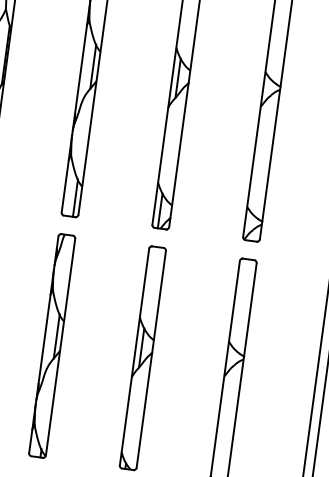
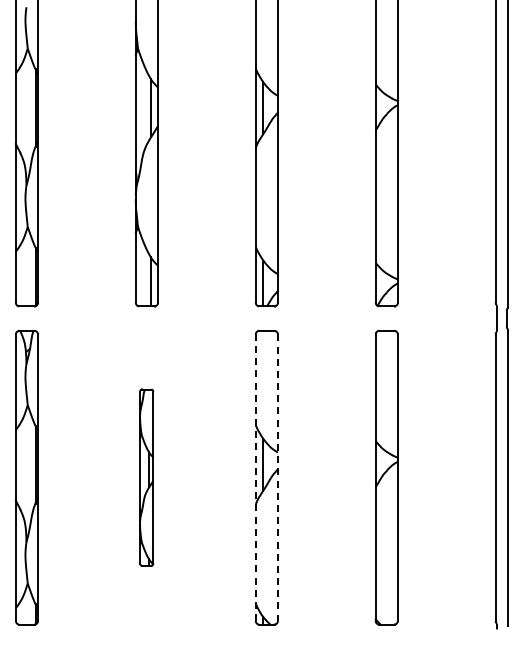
part: (51, 345) -> (146, 477), size x0.6
line: (134, 356) -> (255, 477), solid -> dashed
line: (150, 359) -> (277, 478), solid -> dashed

